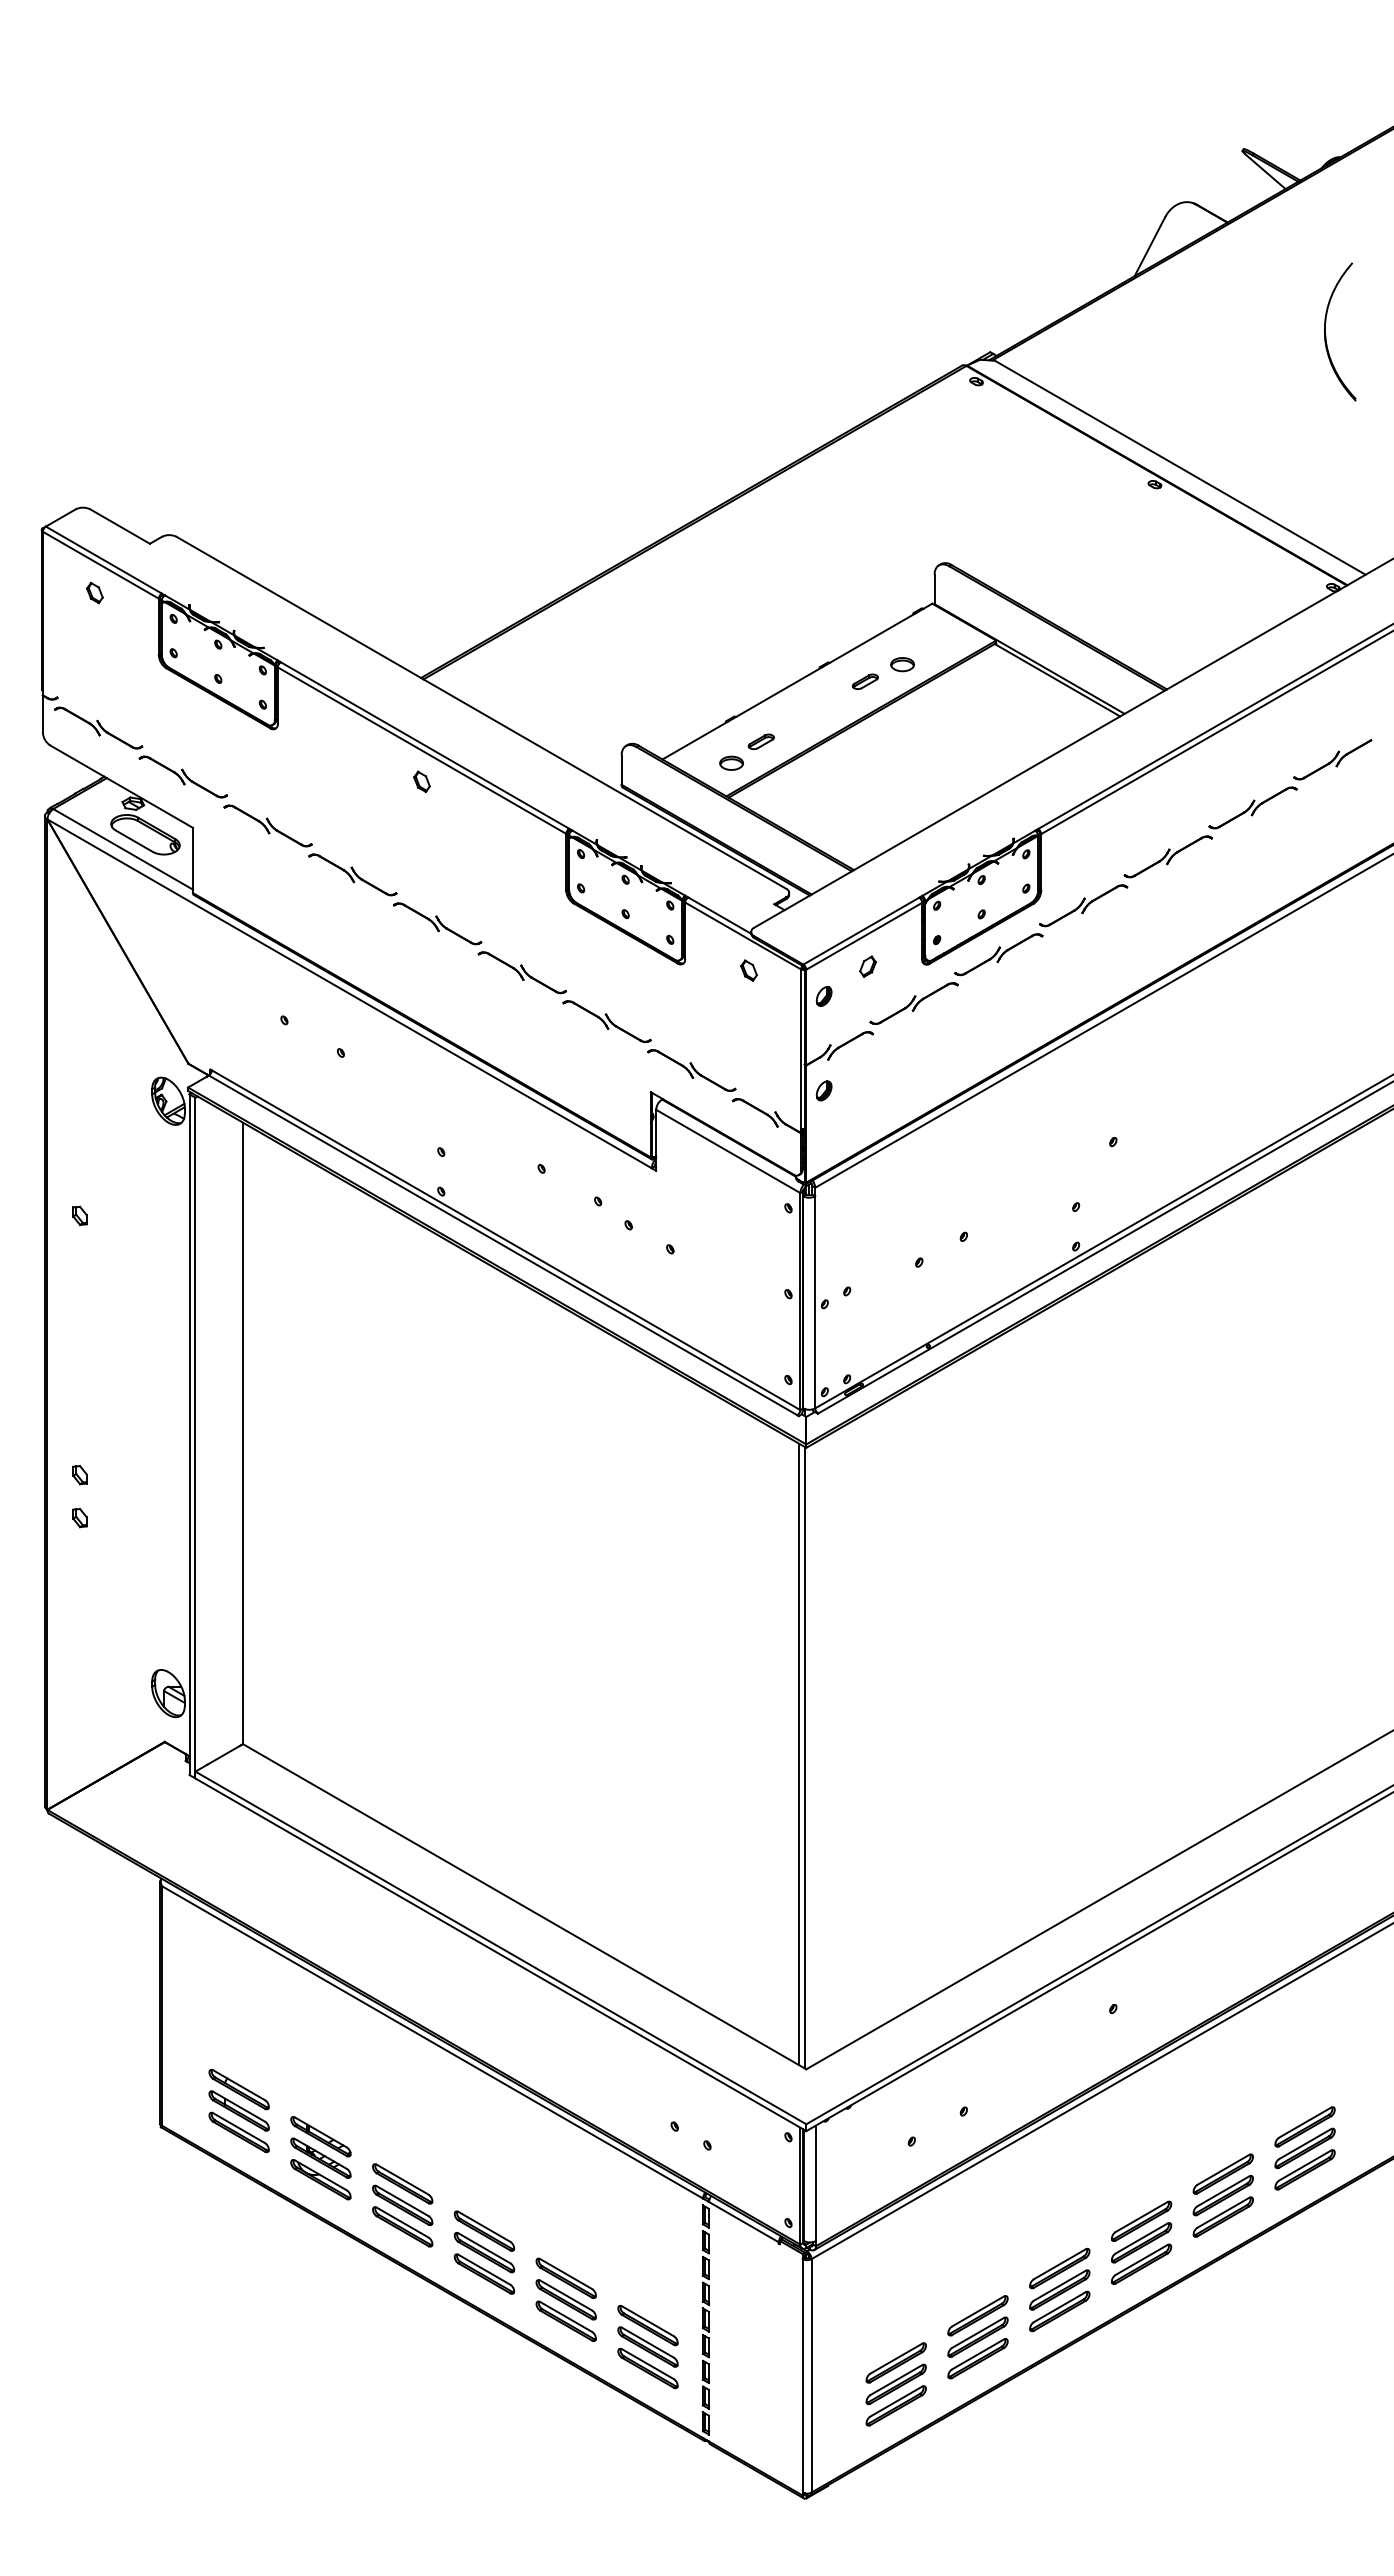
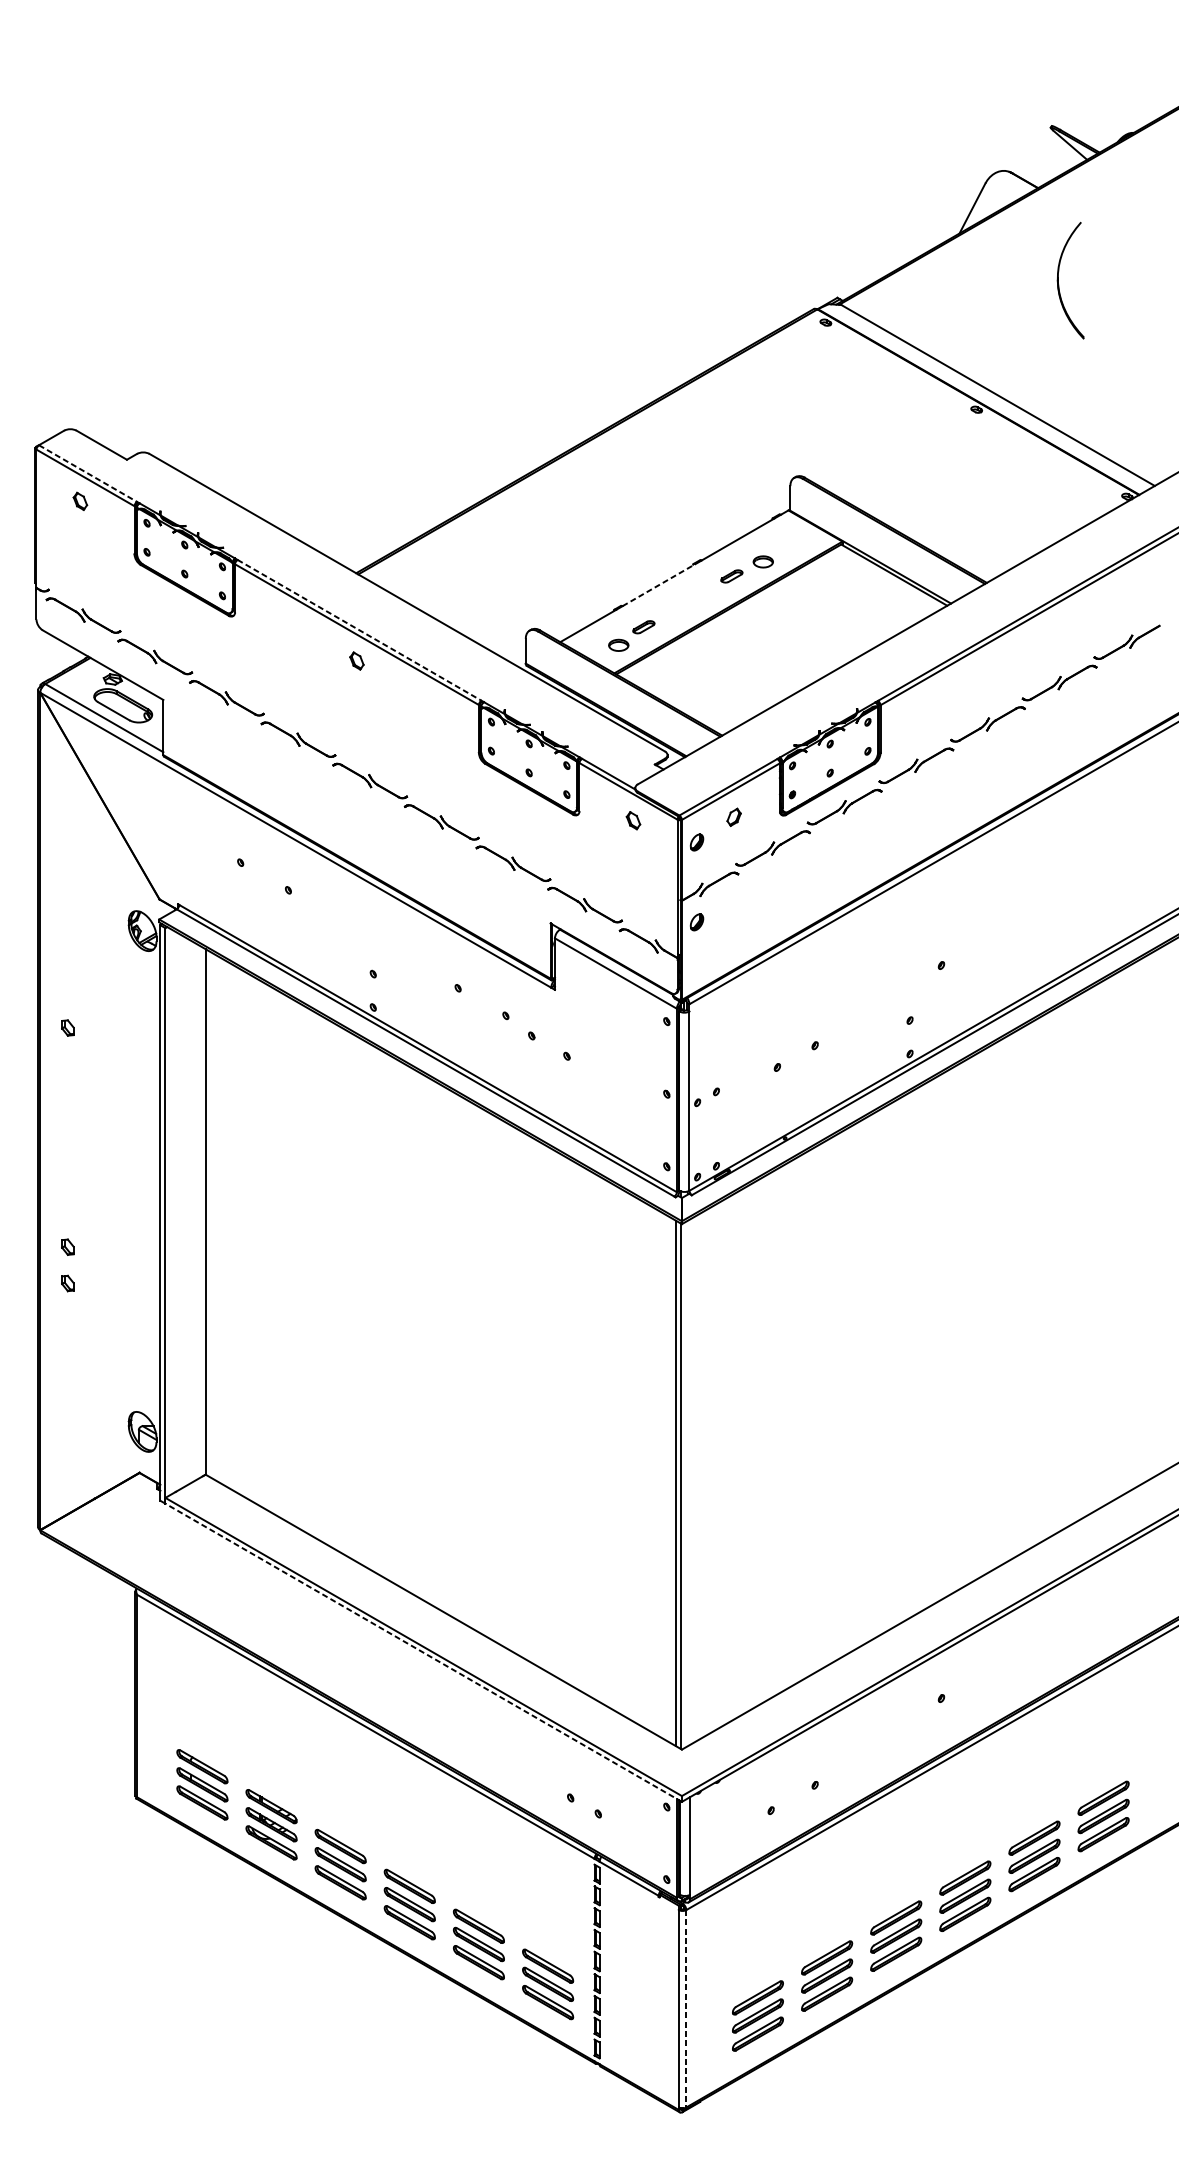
part: (1326, 335) -> (1059, 283), moved
line: (103, 560) -> (87, 473), solid -> dashed
line: (779, 692) -> (659, 585), solid -> dashed
line: (424, 745) -> (359, 630), solid -> dashed
line: (500, 1954) -> (423, 1652), solid -> dashed
line: (811, 2375) -> (686, 2008), solid -> dashed

